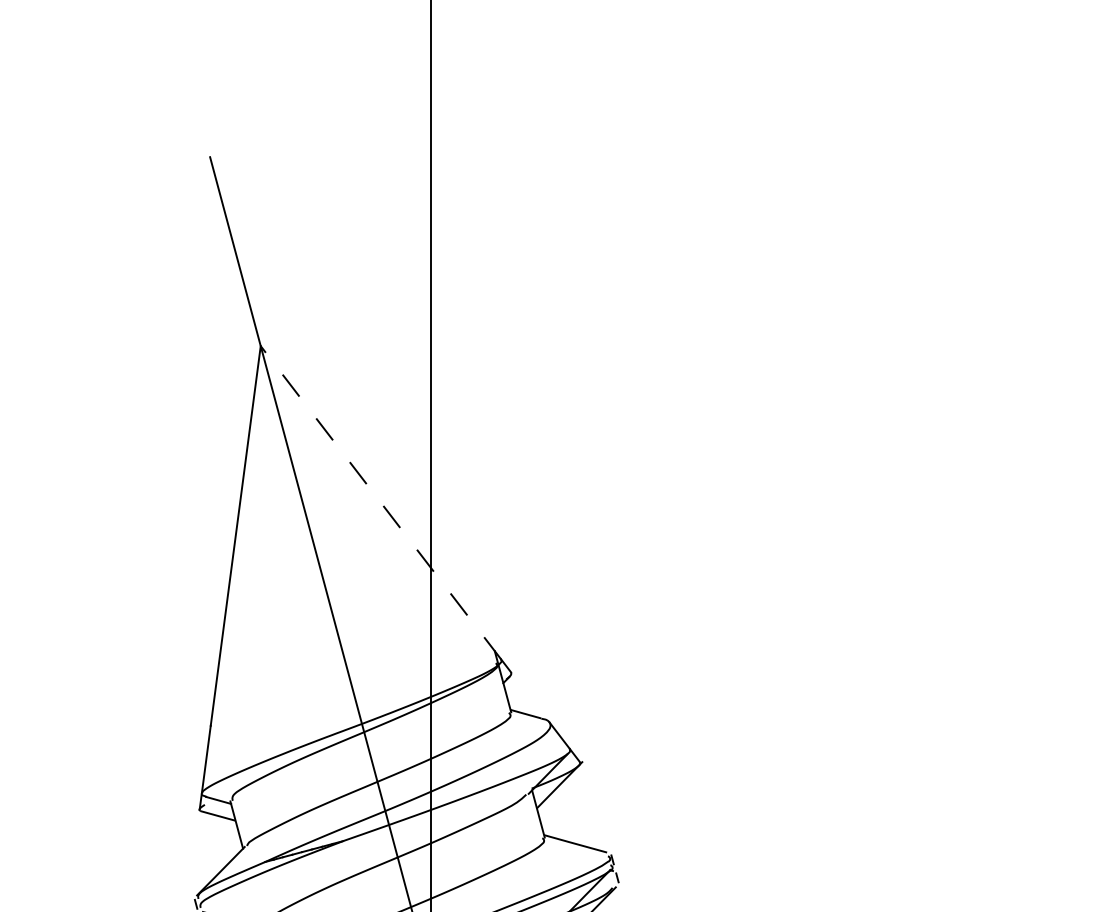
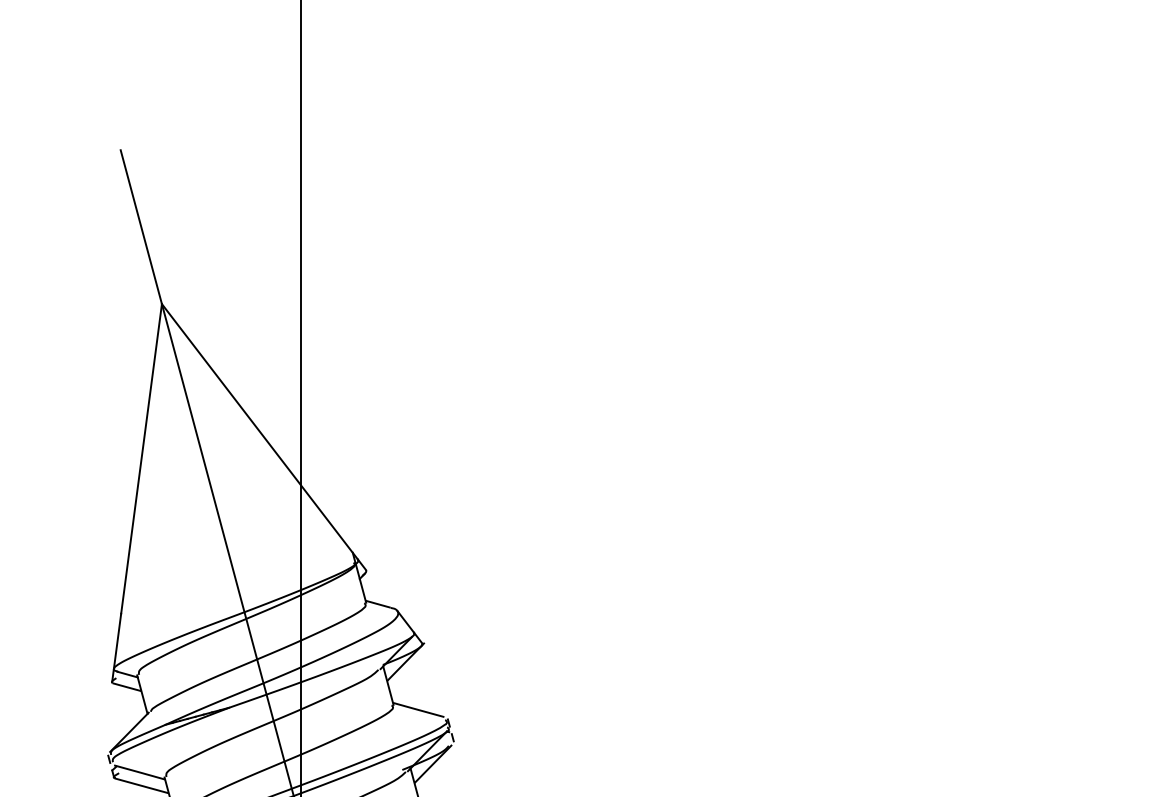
line: (380, 502) -> (259, 431), dashed -> solid

